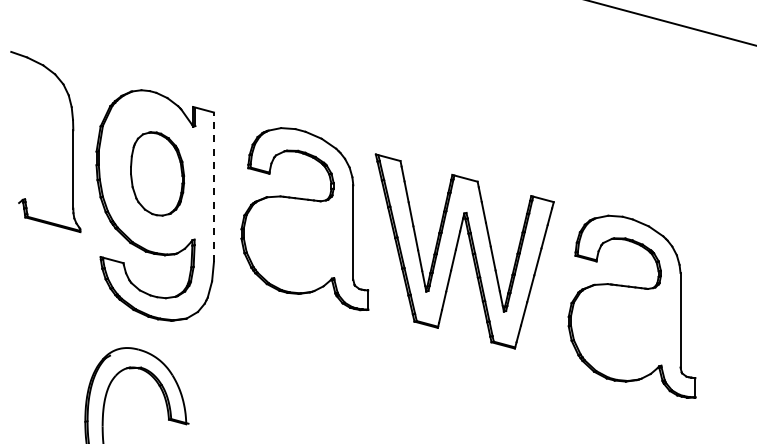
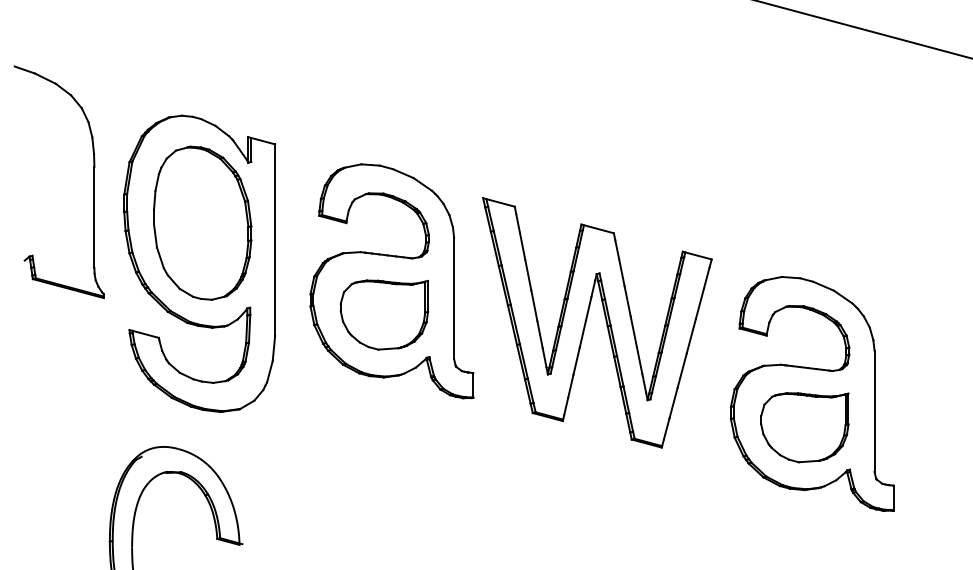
part: (157, 173) -> (202, 222), size x1.43
line: (213, 187) -> (274, 240), dashed -> solid
part: (298, 245) -> (383, 315), added
part: (626, 332) -> (805, 426), added

